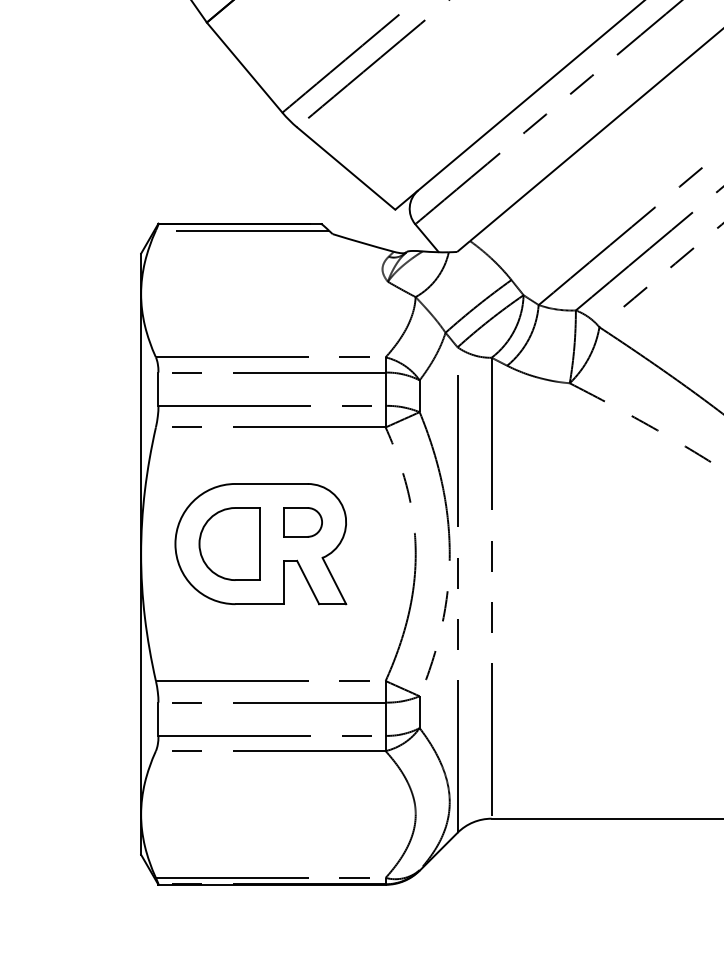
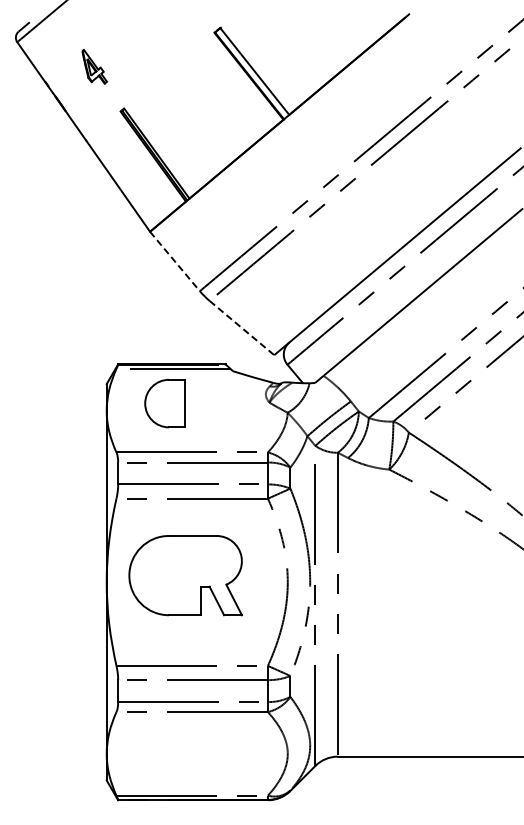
line: (243, 67) -> (174, 261), solid -> dashed
line: (347, 169) -> (242, 328), solid -> dashed
part: (303, 522) -> (213, 561), removed
part: (228, 543) -> (164, 403), moved

